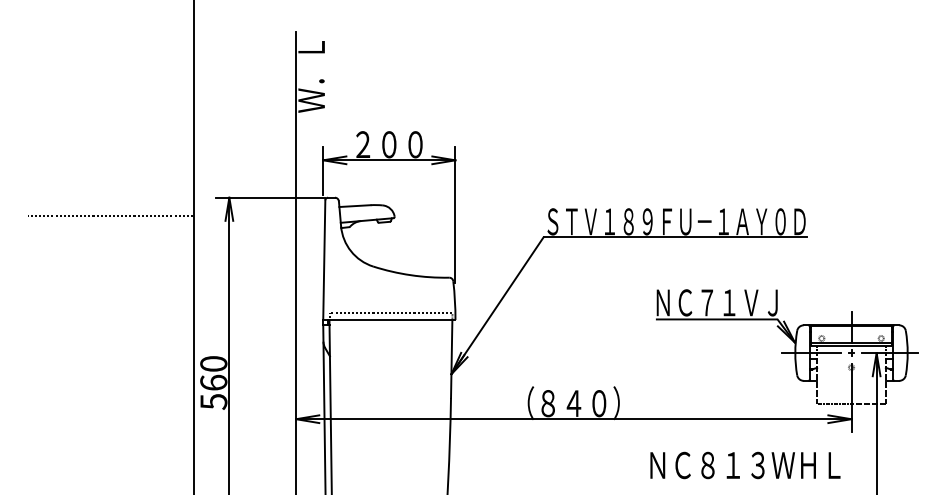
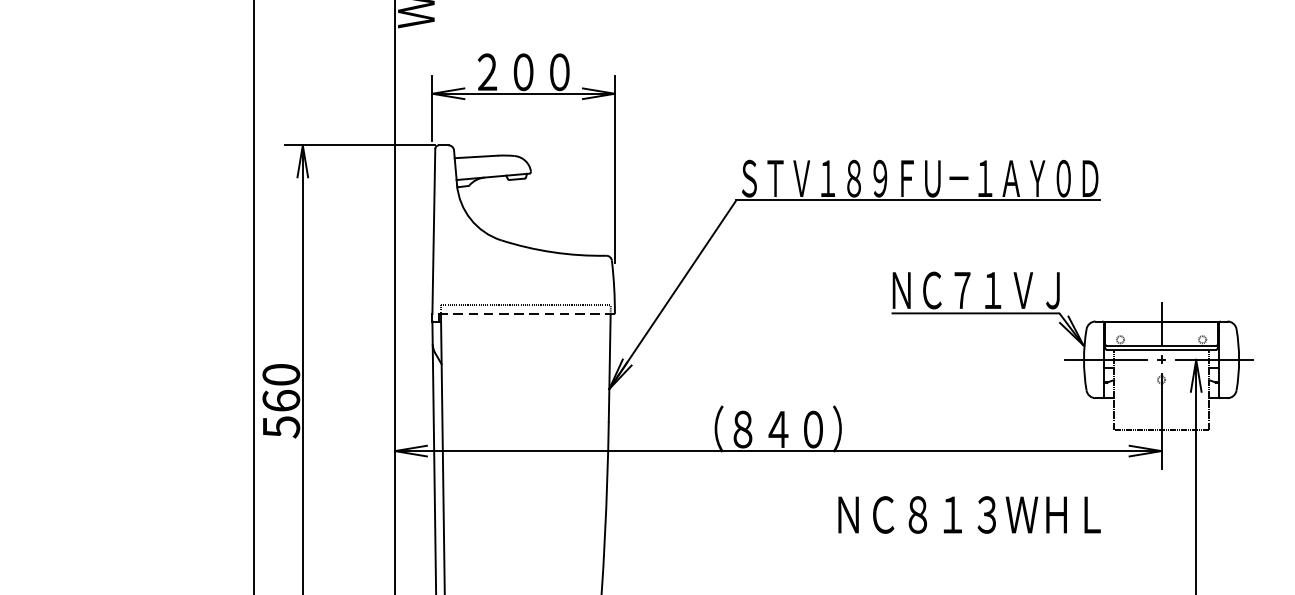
line: (110, 216) -> (138, 171), removed
line: (388, 320) -> (522, 314), solid -> dashed
text: (745, 465) -> (969, 514), moved

